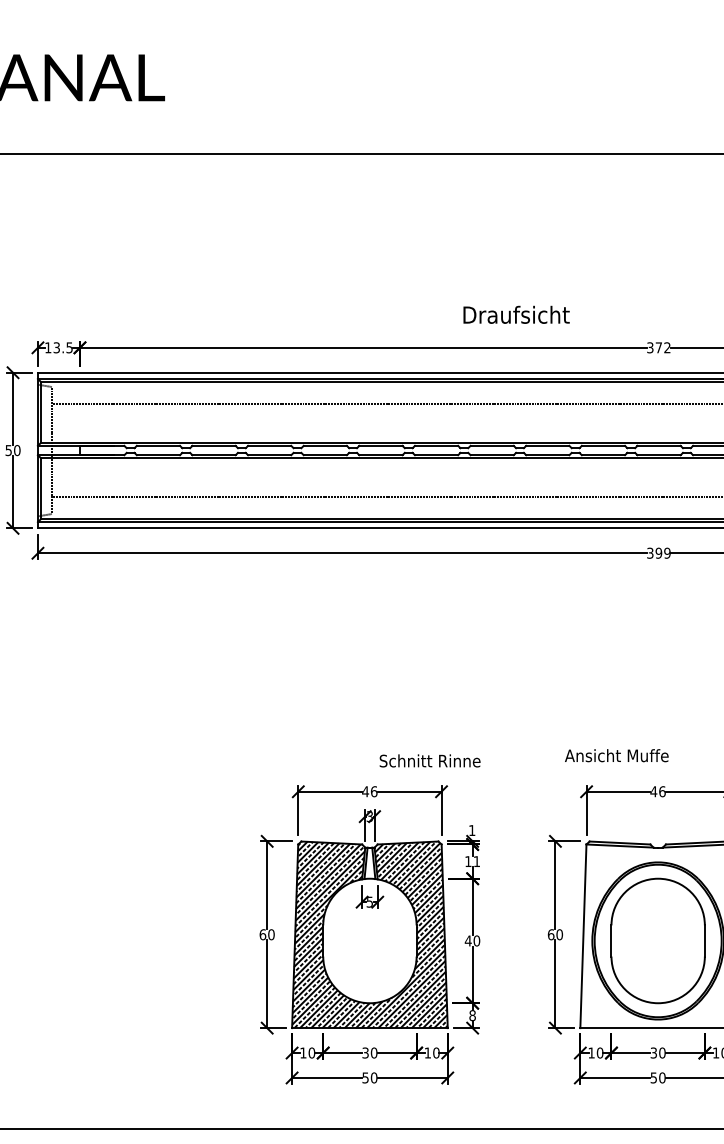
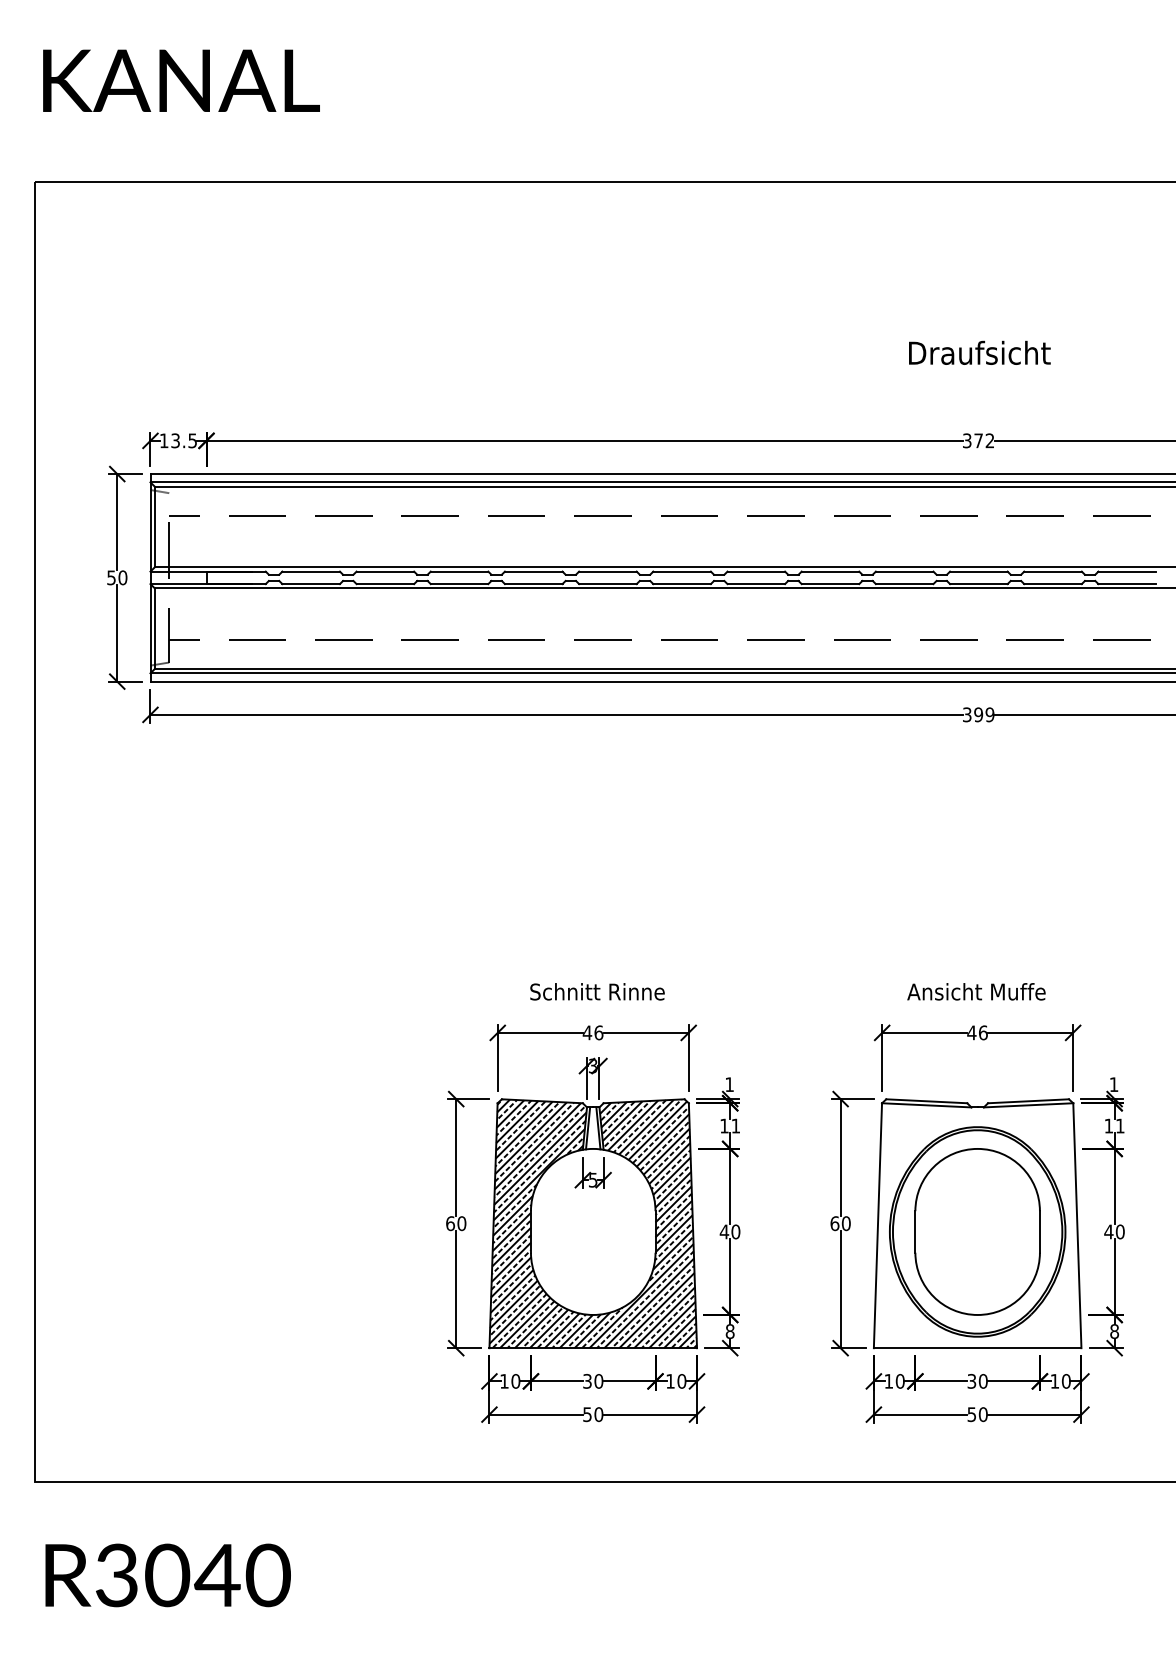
text: (516, 314) -> (979, 352), moved
text: (616, 755) -> (976, 991), moved
text: (430, 760) -> (597, 991), moved

